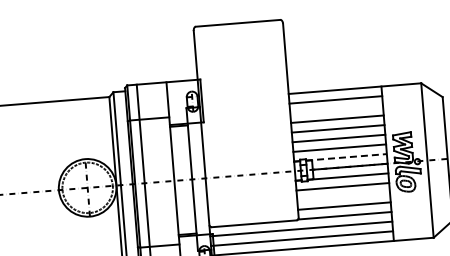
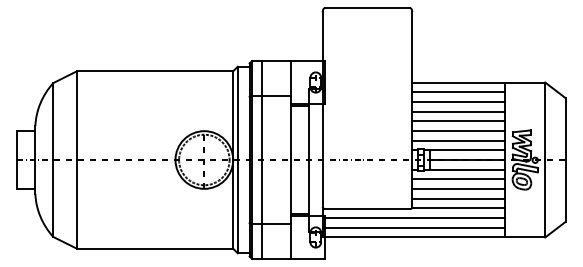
line: (336, 109) -> (458, 101), added
line: (346, 157) -> (464, 150), dashed -> solid
line: (343, 196) -> (458, 189), added

